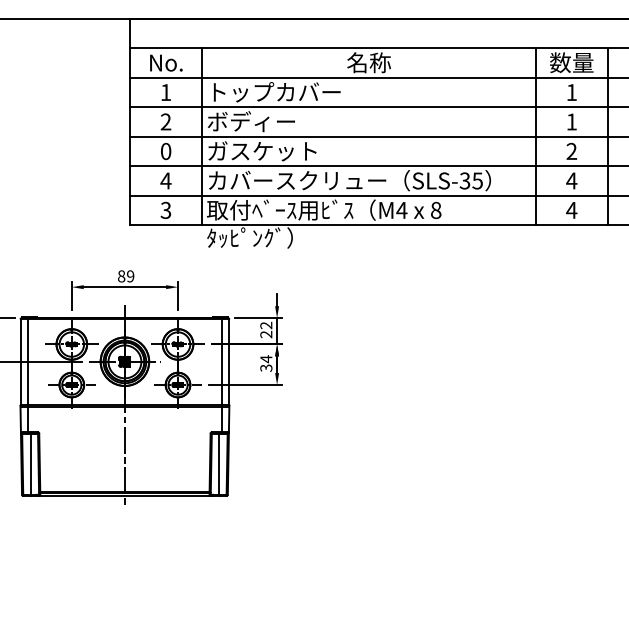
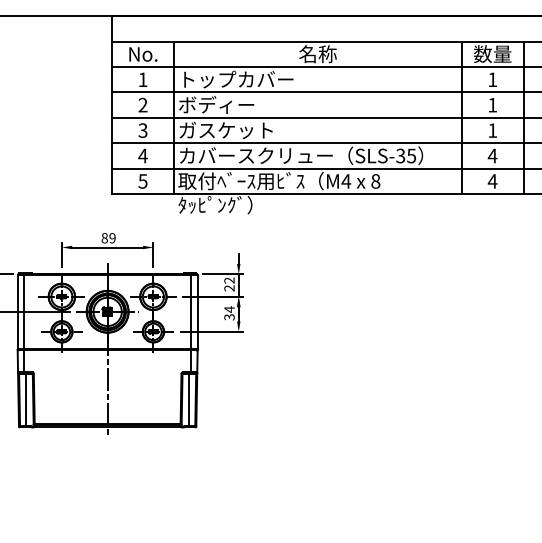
text: (165, 151) -> (142, 130), 0 -> 3
text: (571, 151) -> (492, 130), 2 -> 1
text: (166, 210) -> (143, 181), 3 -> 5

